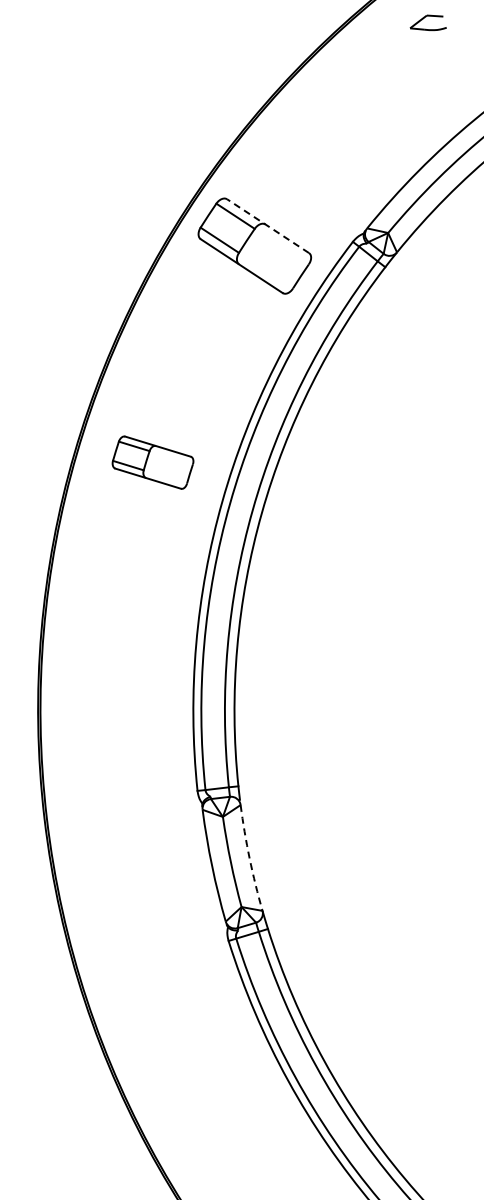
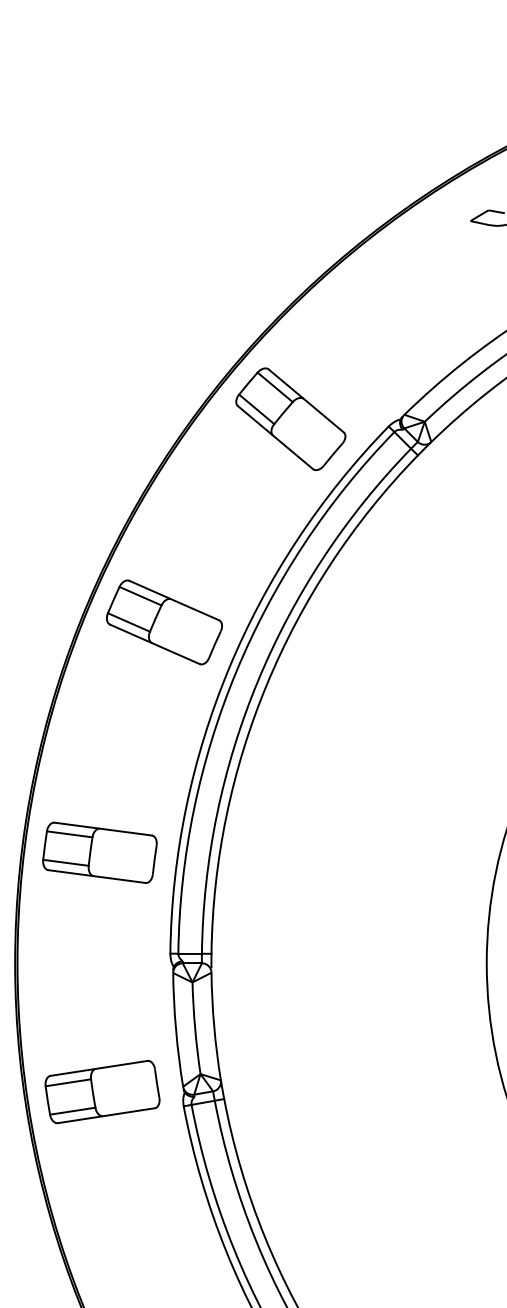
line: (267, 225) -> (305, 400), dashed -> solid
part: (153, 462) -> (164, 622), size x1.43
part: (115, 698) -> (99, 852), added
arc: (249, 858) -> (214, 1026), dashed -> solid
part: (146, 936) -> (102, 1092), added

